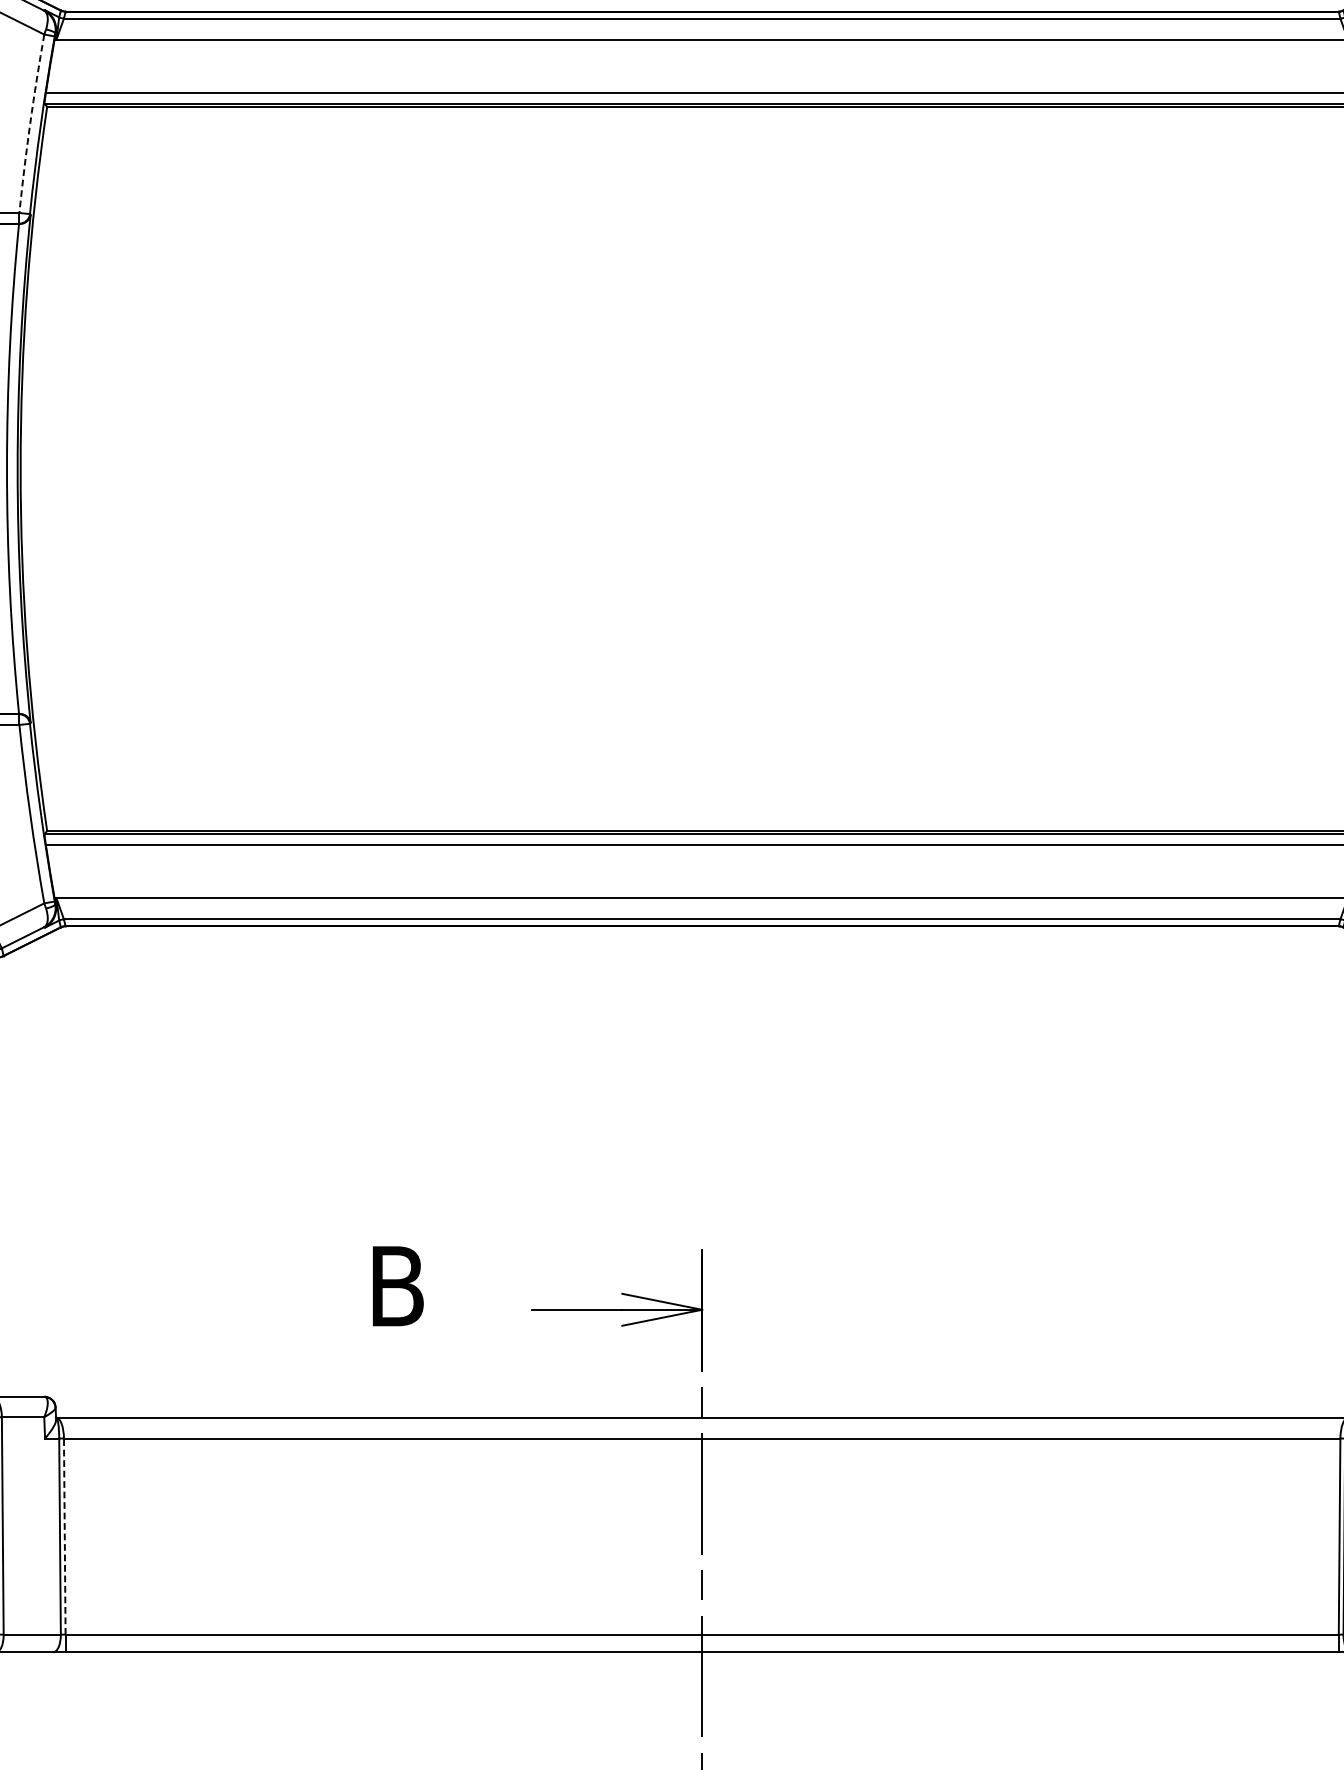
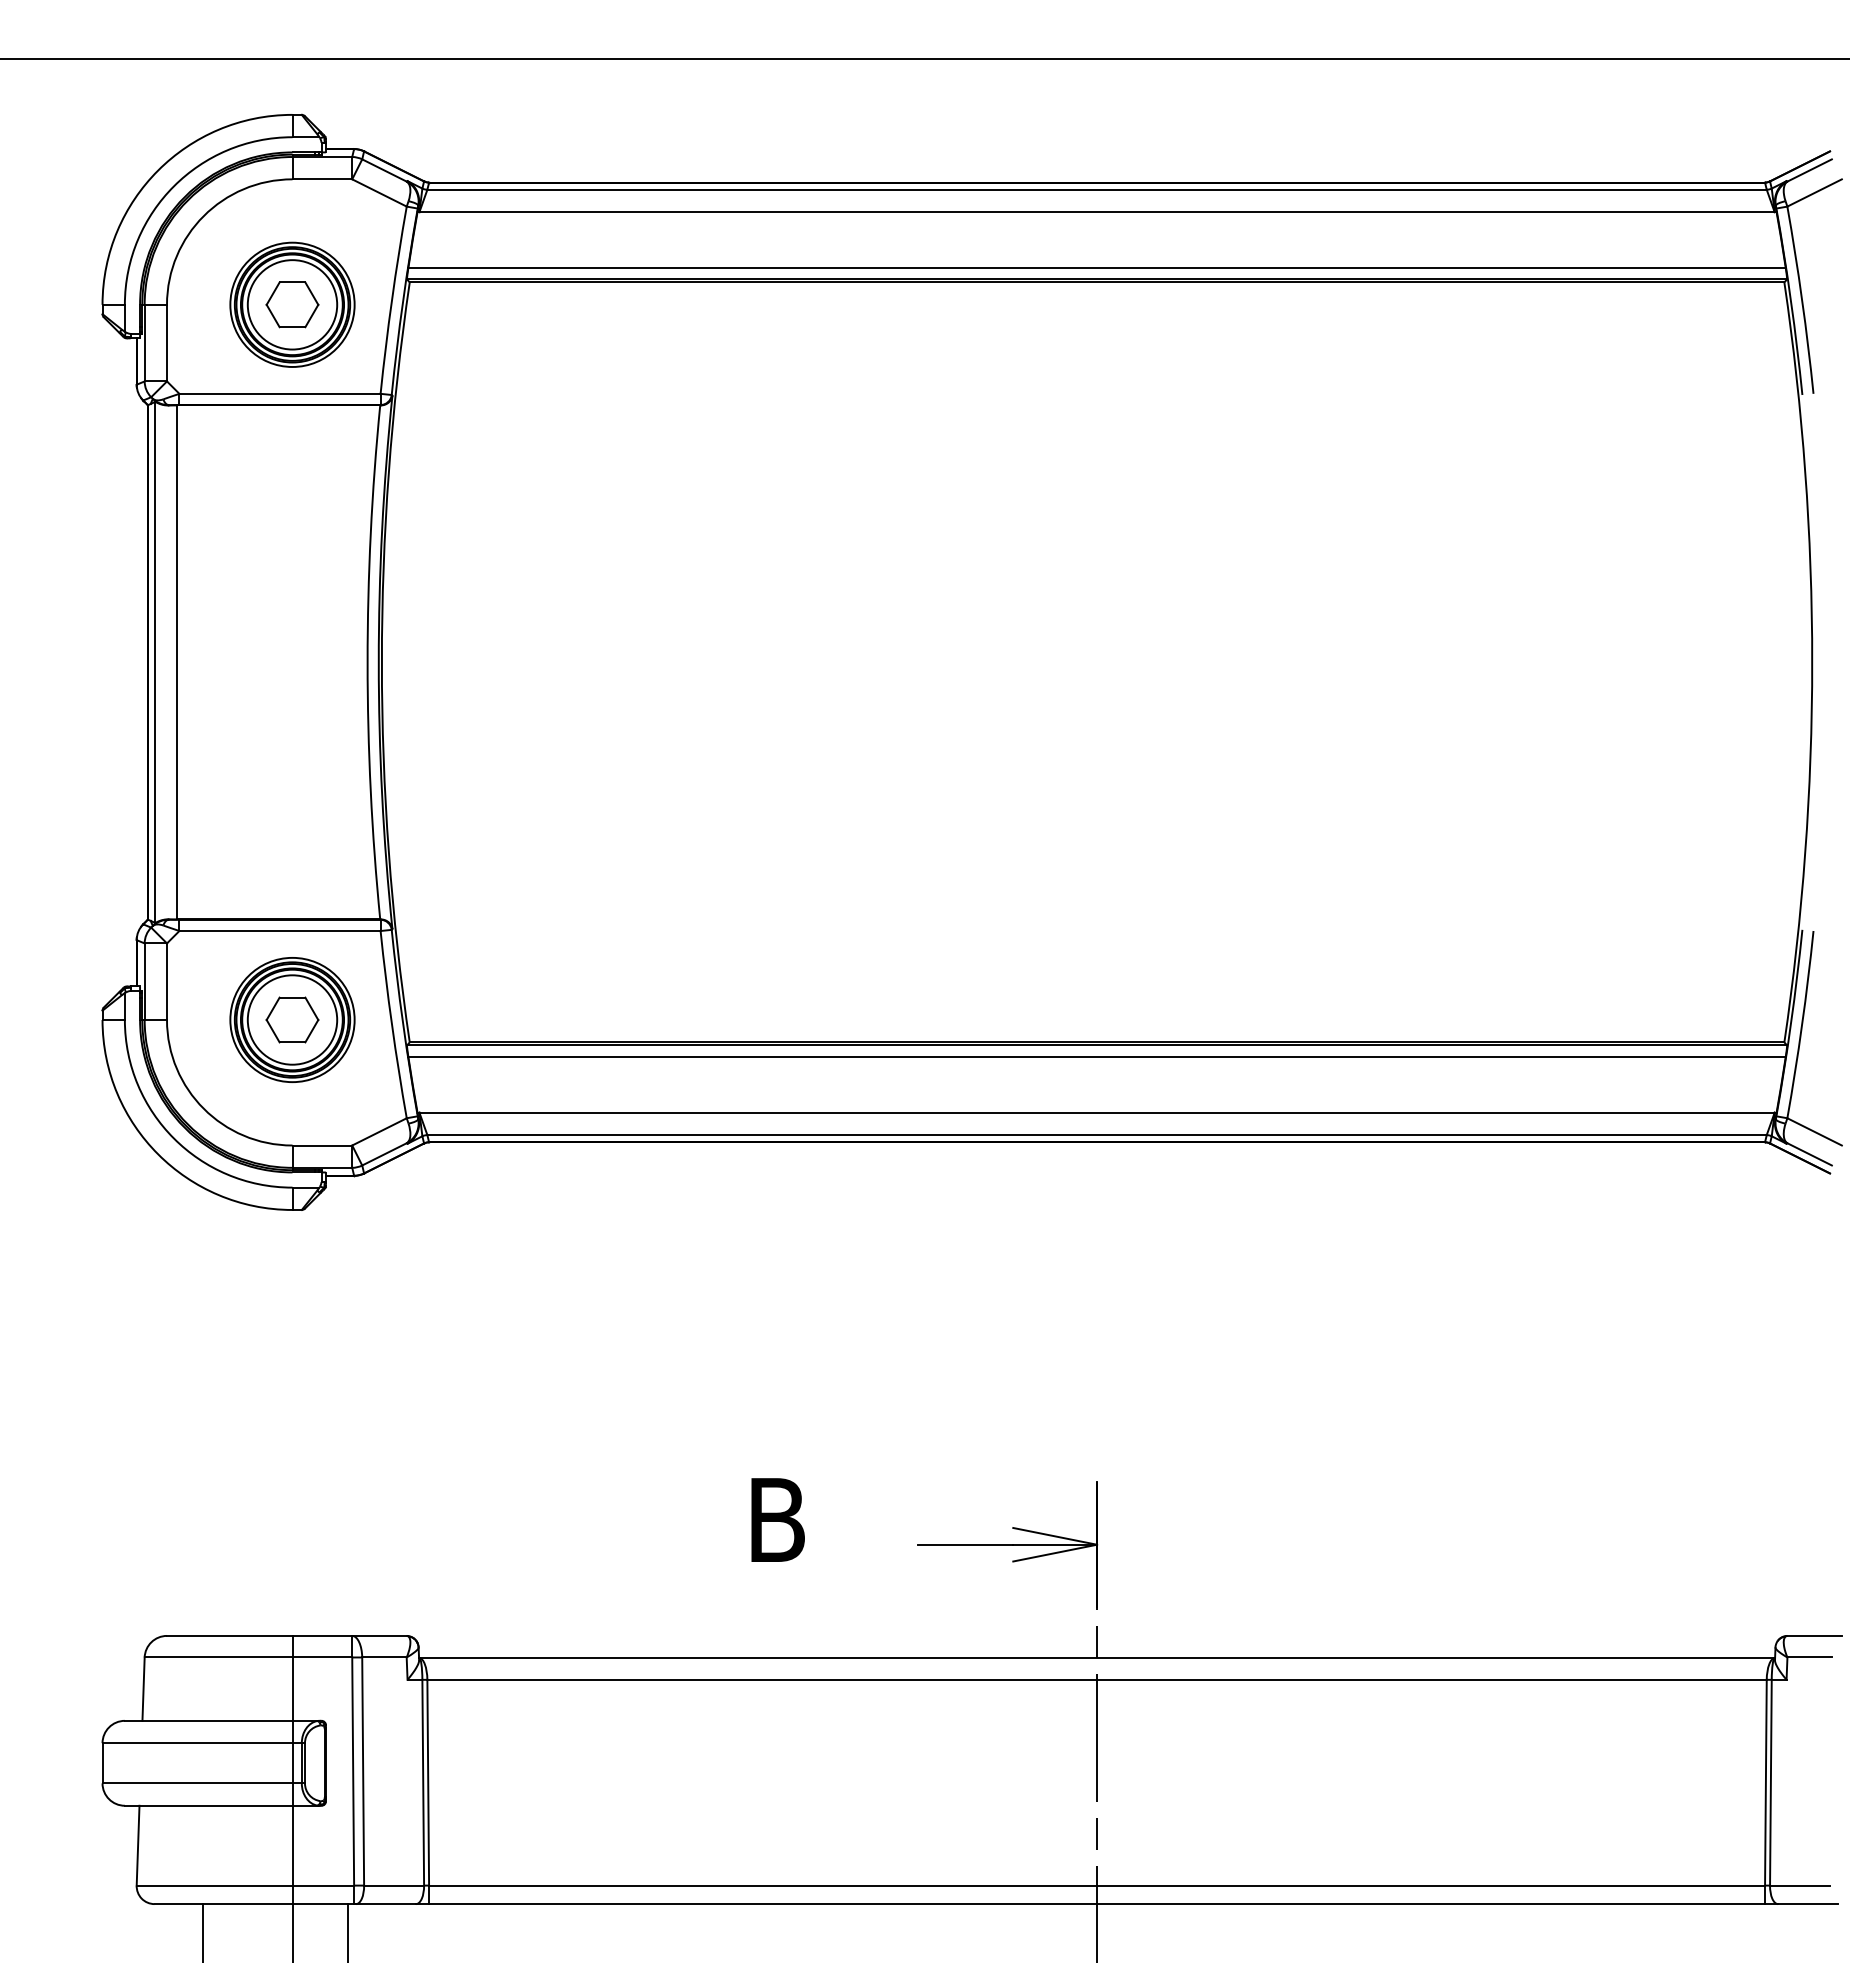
arc: (30, 124) -> (392, 300), dashed -> solid
line: (65, 1536) -> (428, 1782), dashed -> solid

